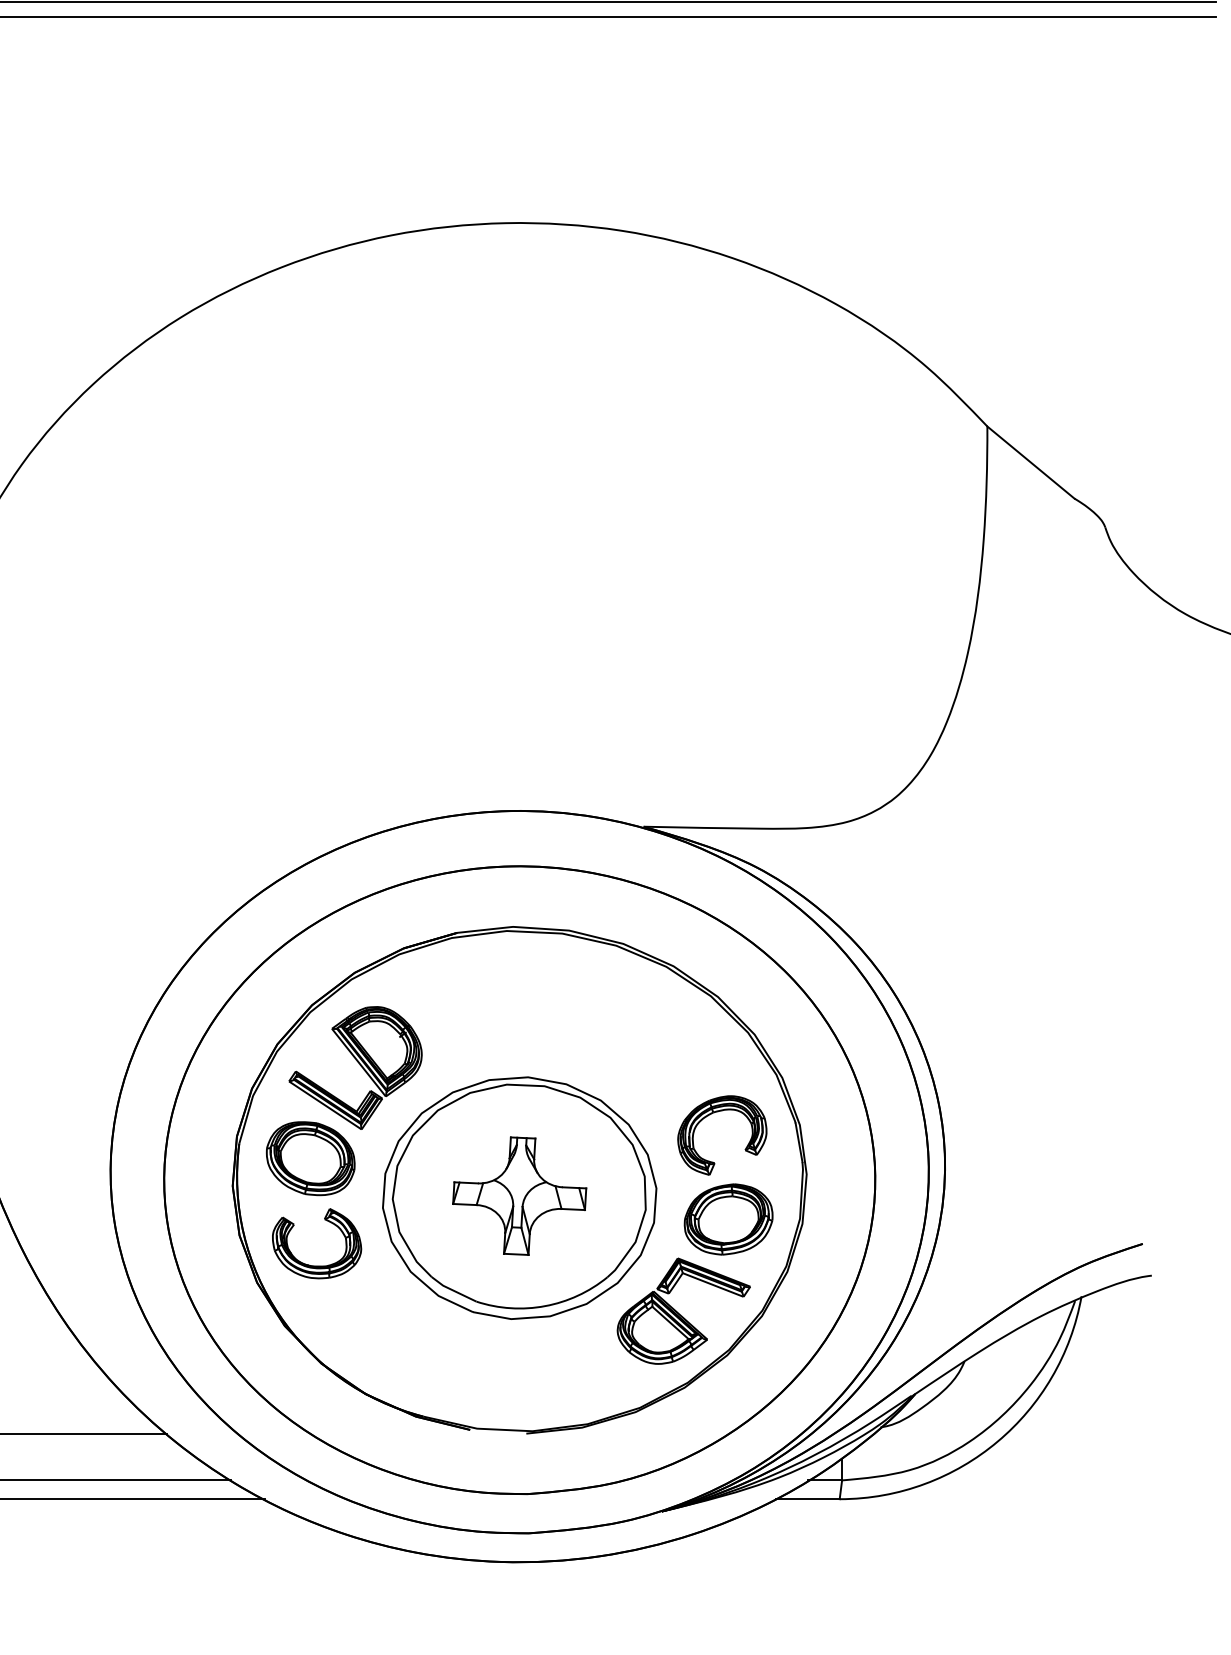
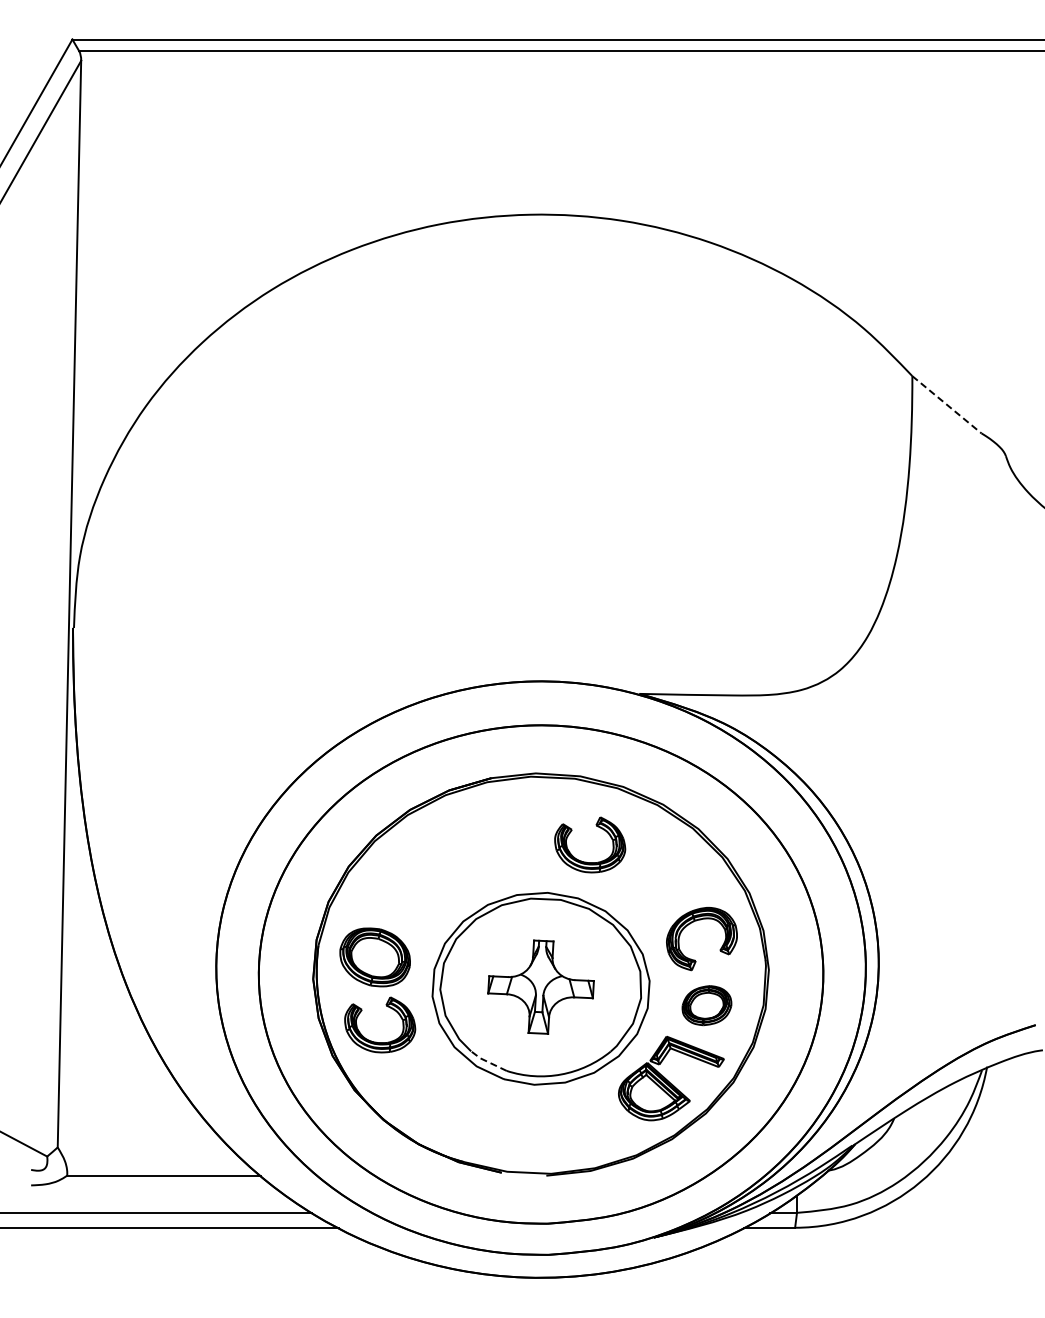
line: (1030, 462) -> (946, 404), solid -> dashed
part: (576, 1037) -> (586, 861), added
part: (355, 1068) -> (410, 885), removed
part: (728, 1219) -> (706, 1005), size x0.7
line: (452, 1289) -> (487, 1061), solid -> dashed

